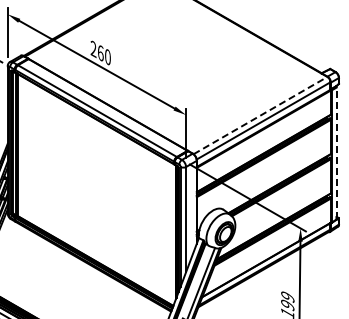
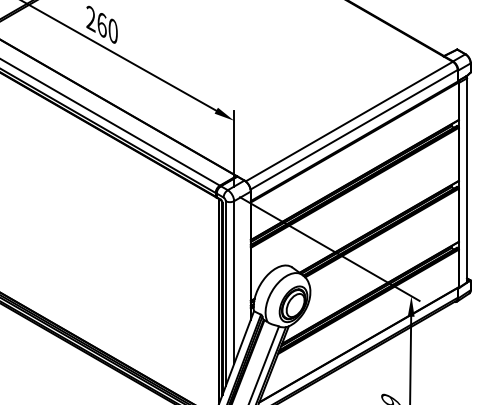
line: (260, 115) -> (349, 121), dashed -> solid
line: (336, 153) -> (466, 180), dashed -> solid

